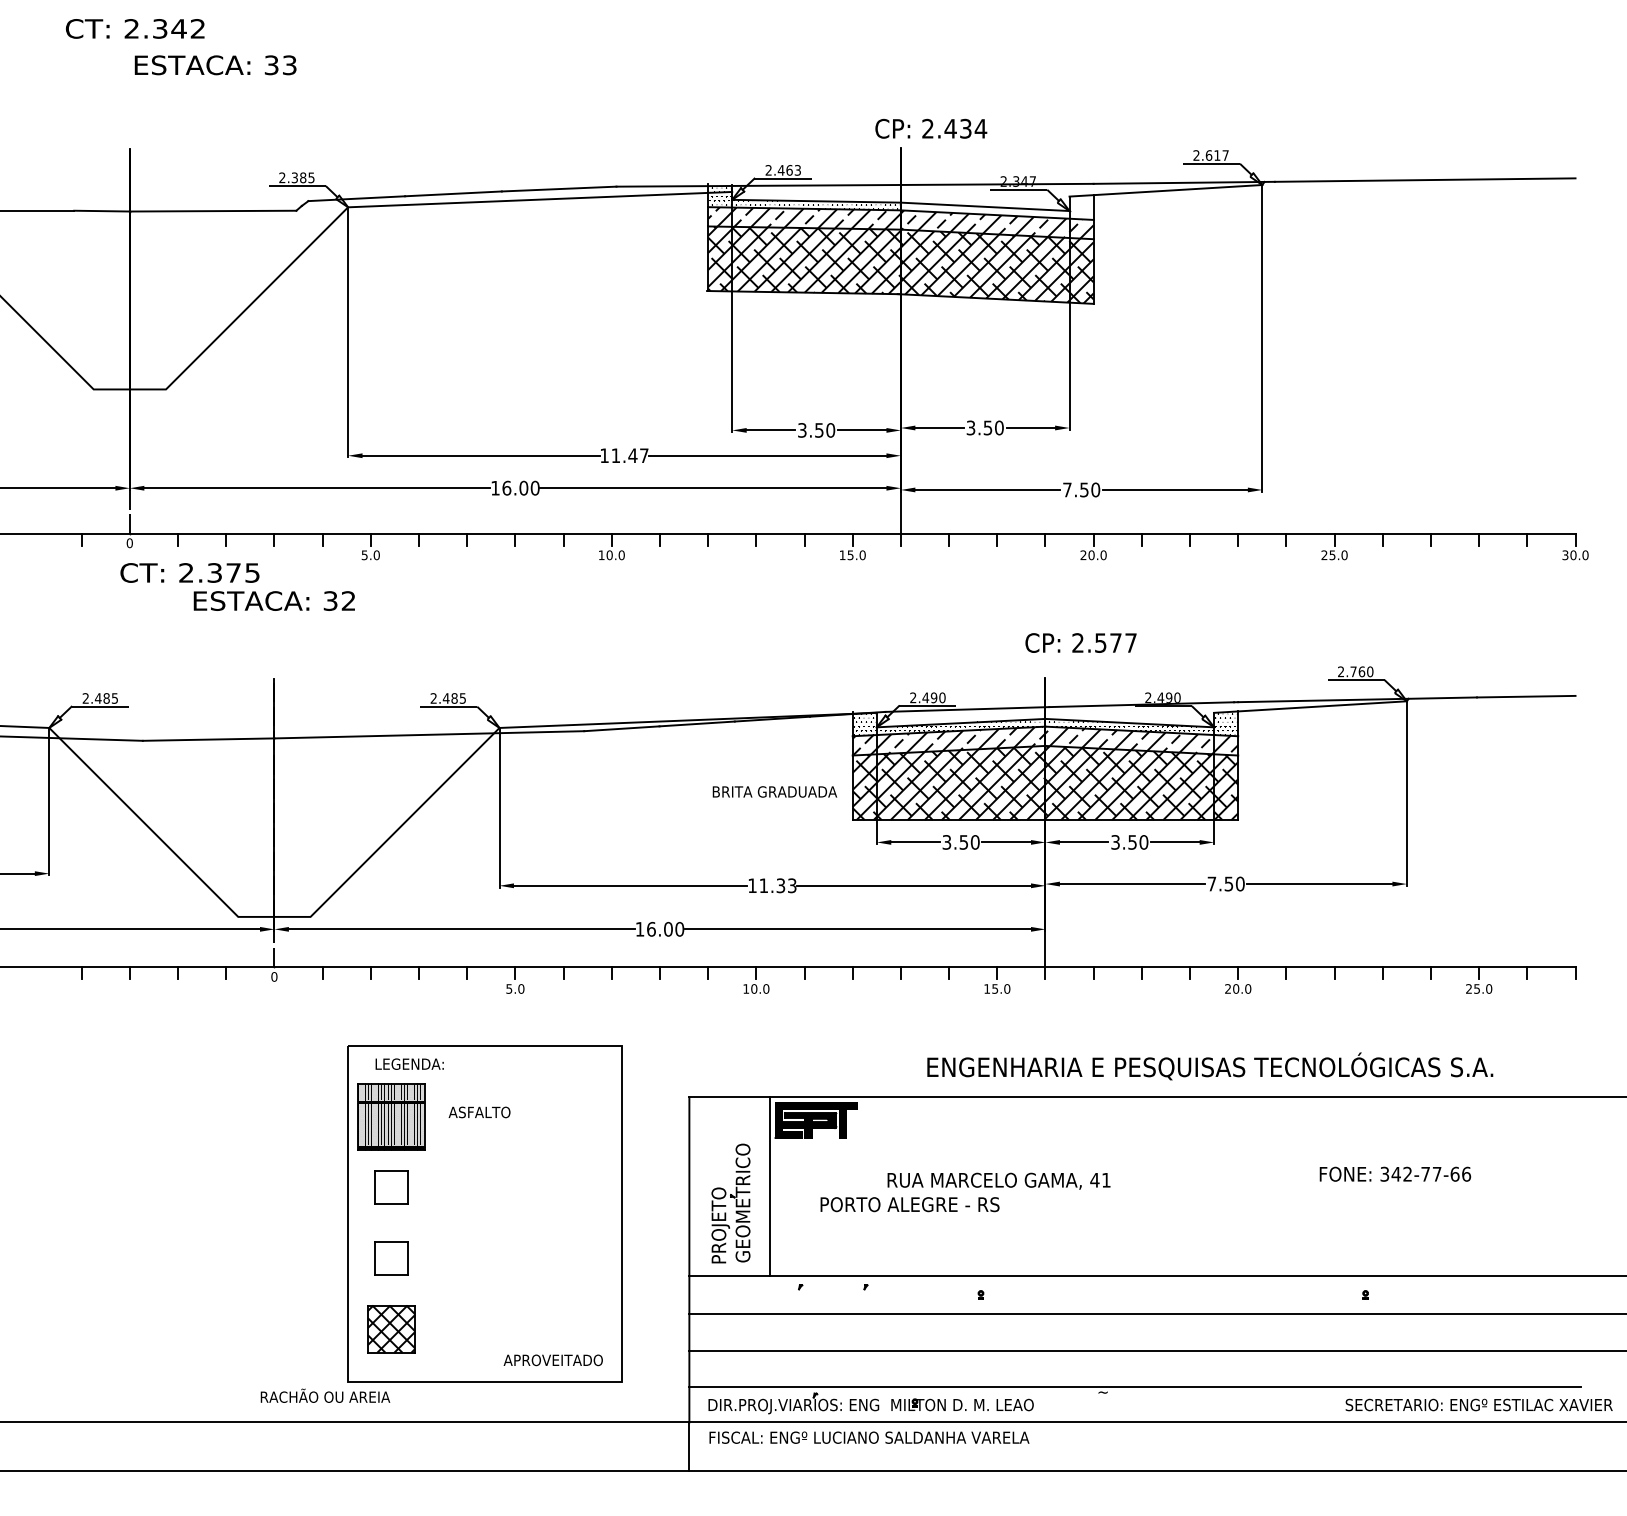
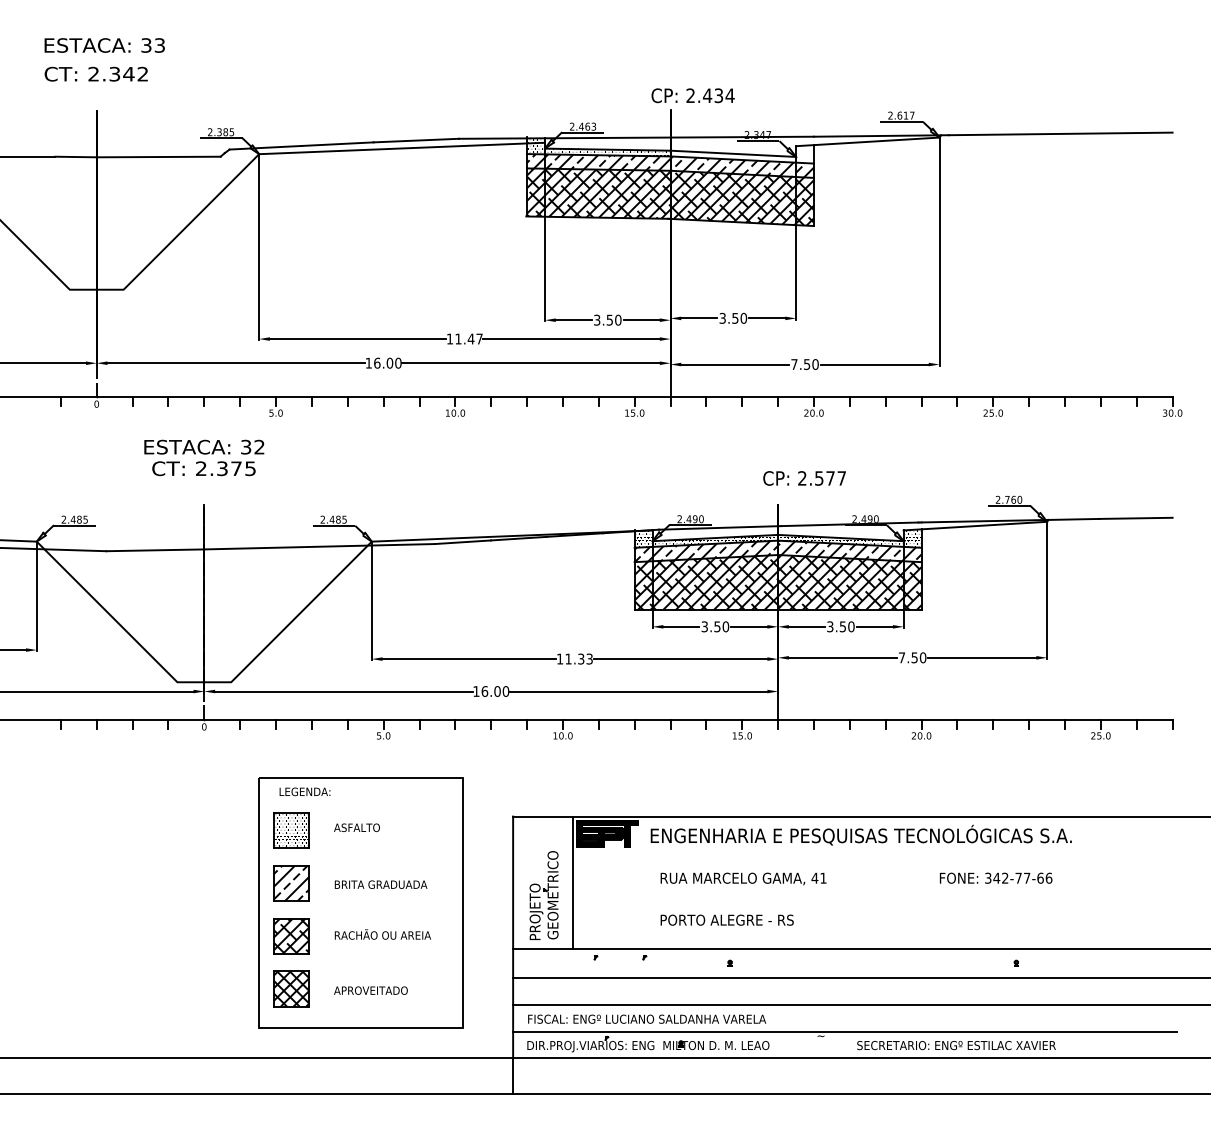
text: (135, 28) -> (96, 73), moved
text: (215, 65) -> (104, 45), moved
text: (189, 572) -> (203, 468), moved
text: (774, 791) -> (380, 884), moved
text: (1210, 1066) -> (861, 835), moved
part: (391, 1116) -> (291, 830), size x0.71
text: (1395, 1173) -> (996, 877), moved
part: (391, 1187) -> (291, 883), size x1.43
text: (909, 1204) -> (726, 920), moved
part: (391, 1258) -> (291, 936), size x1.43
text: (552, 1360) -> (370, 990), moved
text: (325, 1395) -> (382, 934), moved
text: (1478, 1404) -> (956, 1045), moved
text: (869, 1437) -> (647, 1019), moved

